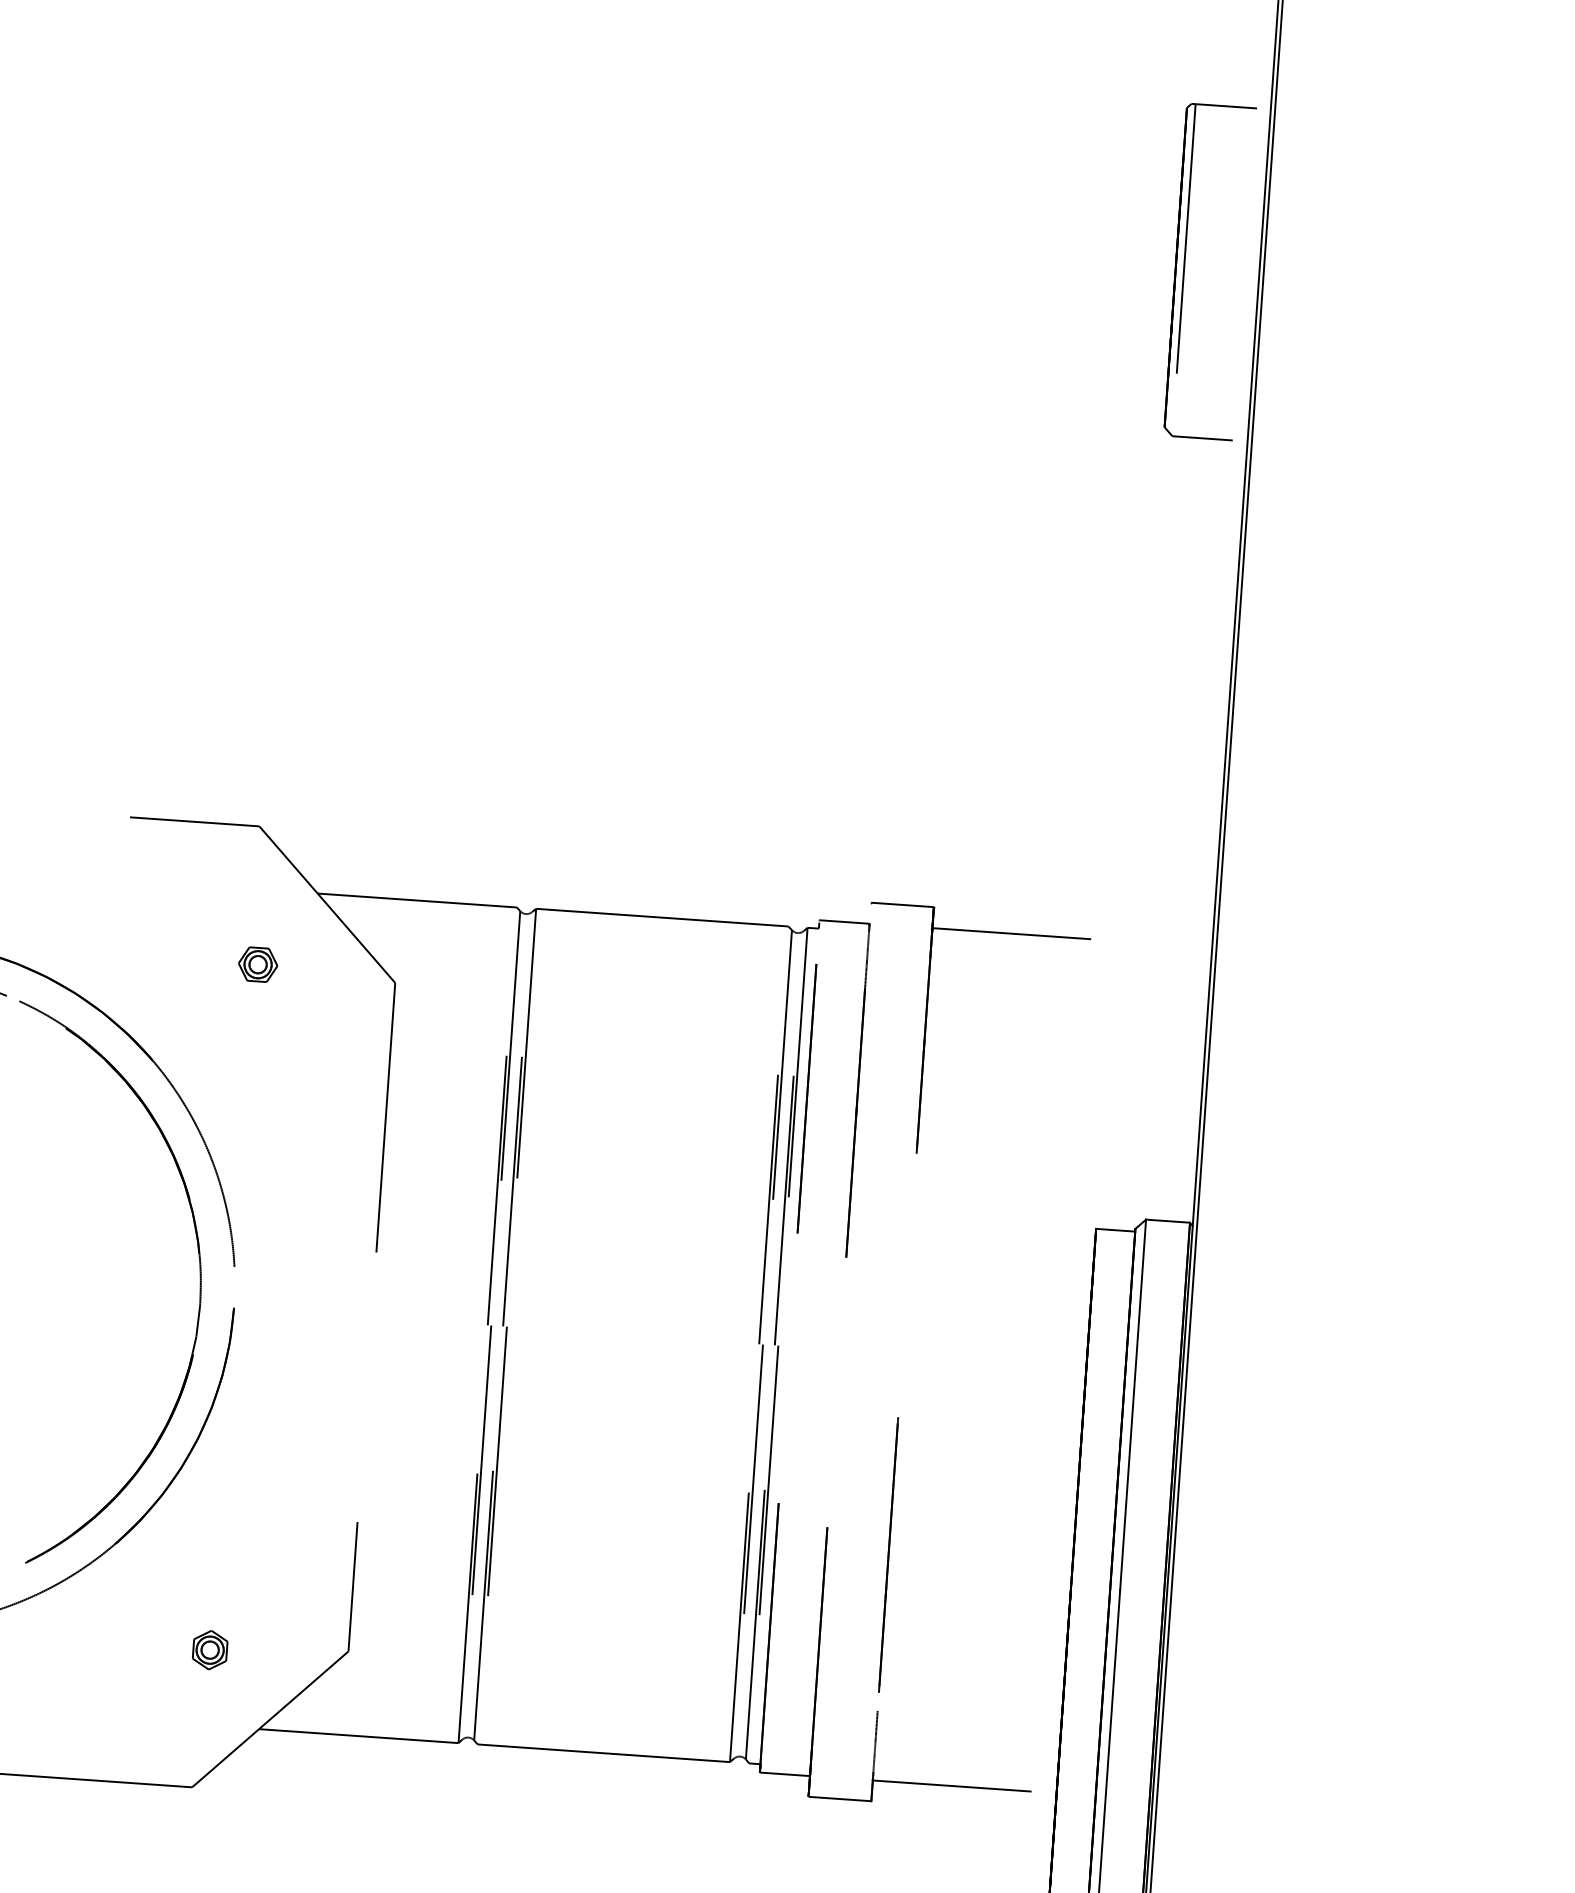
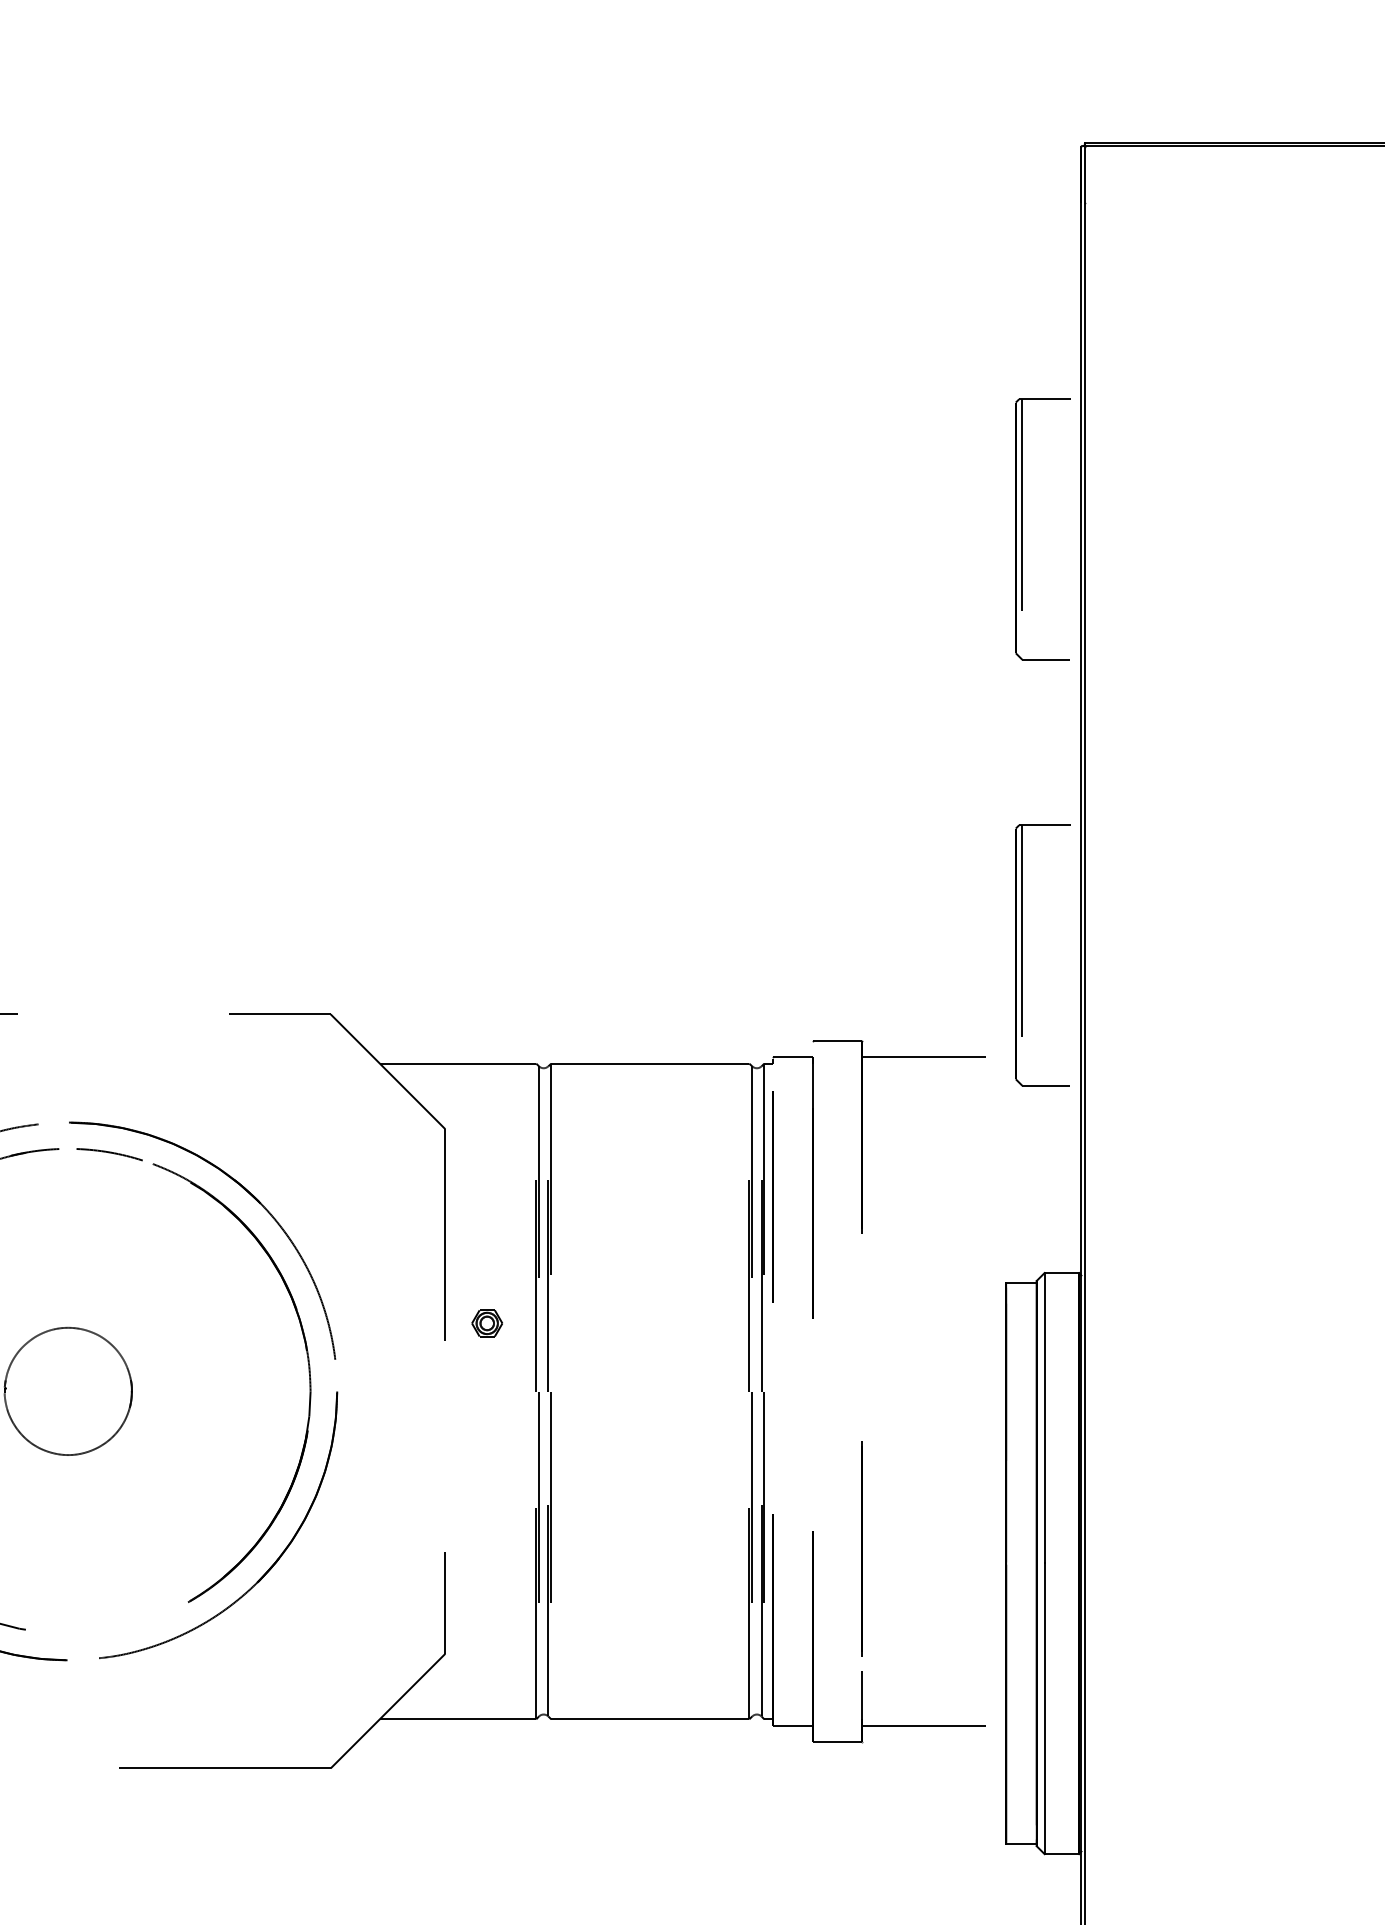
part: (1146, 813) -> (1022, 955), added
part: (257, 964) -> (486, 1323), moved
part: (209, 1650) -> (336, 1660), removed

